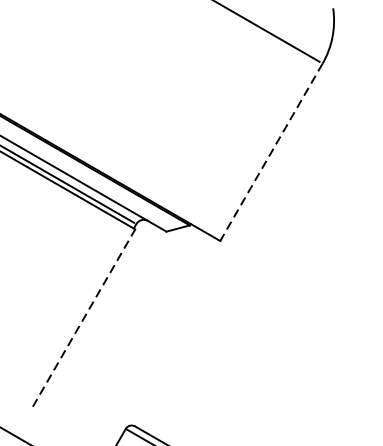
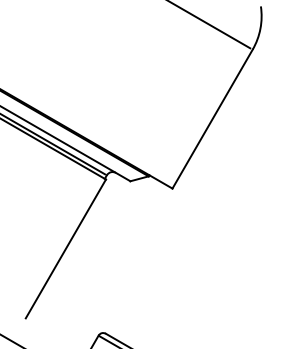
line: (271, 152) -> (212, 119), dashed -> solid
line: (84, 317) -> (66, 248), dashed -> solid

